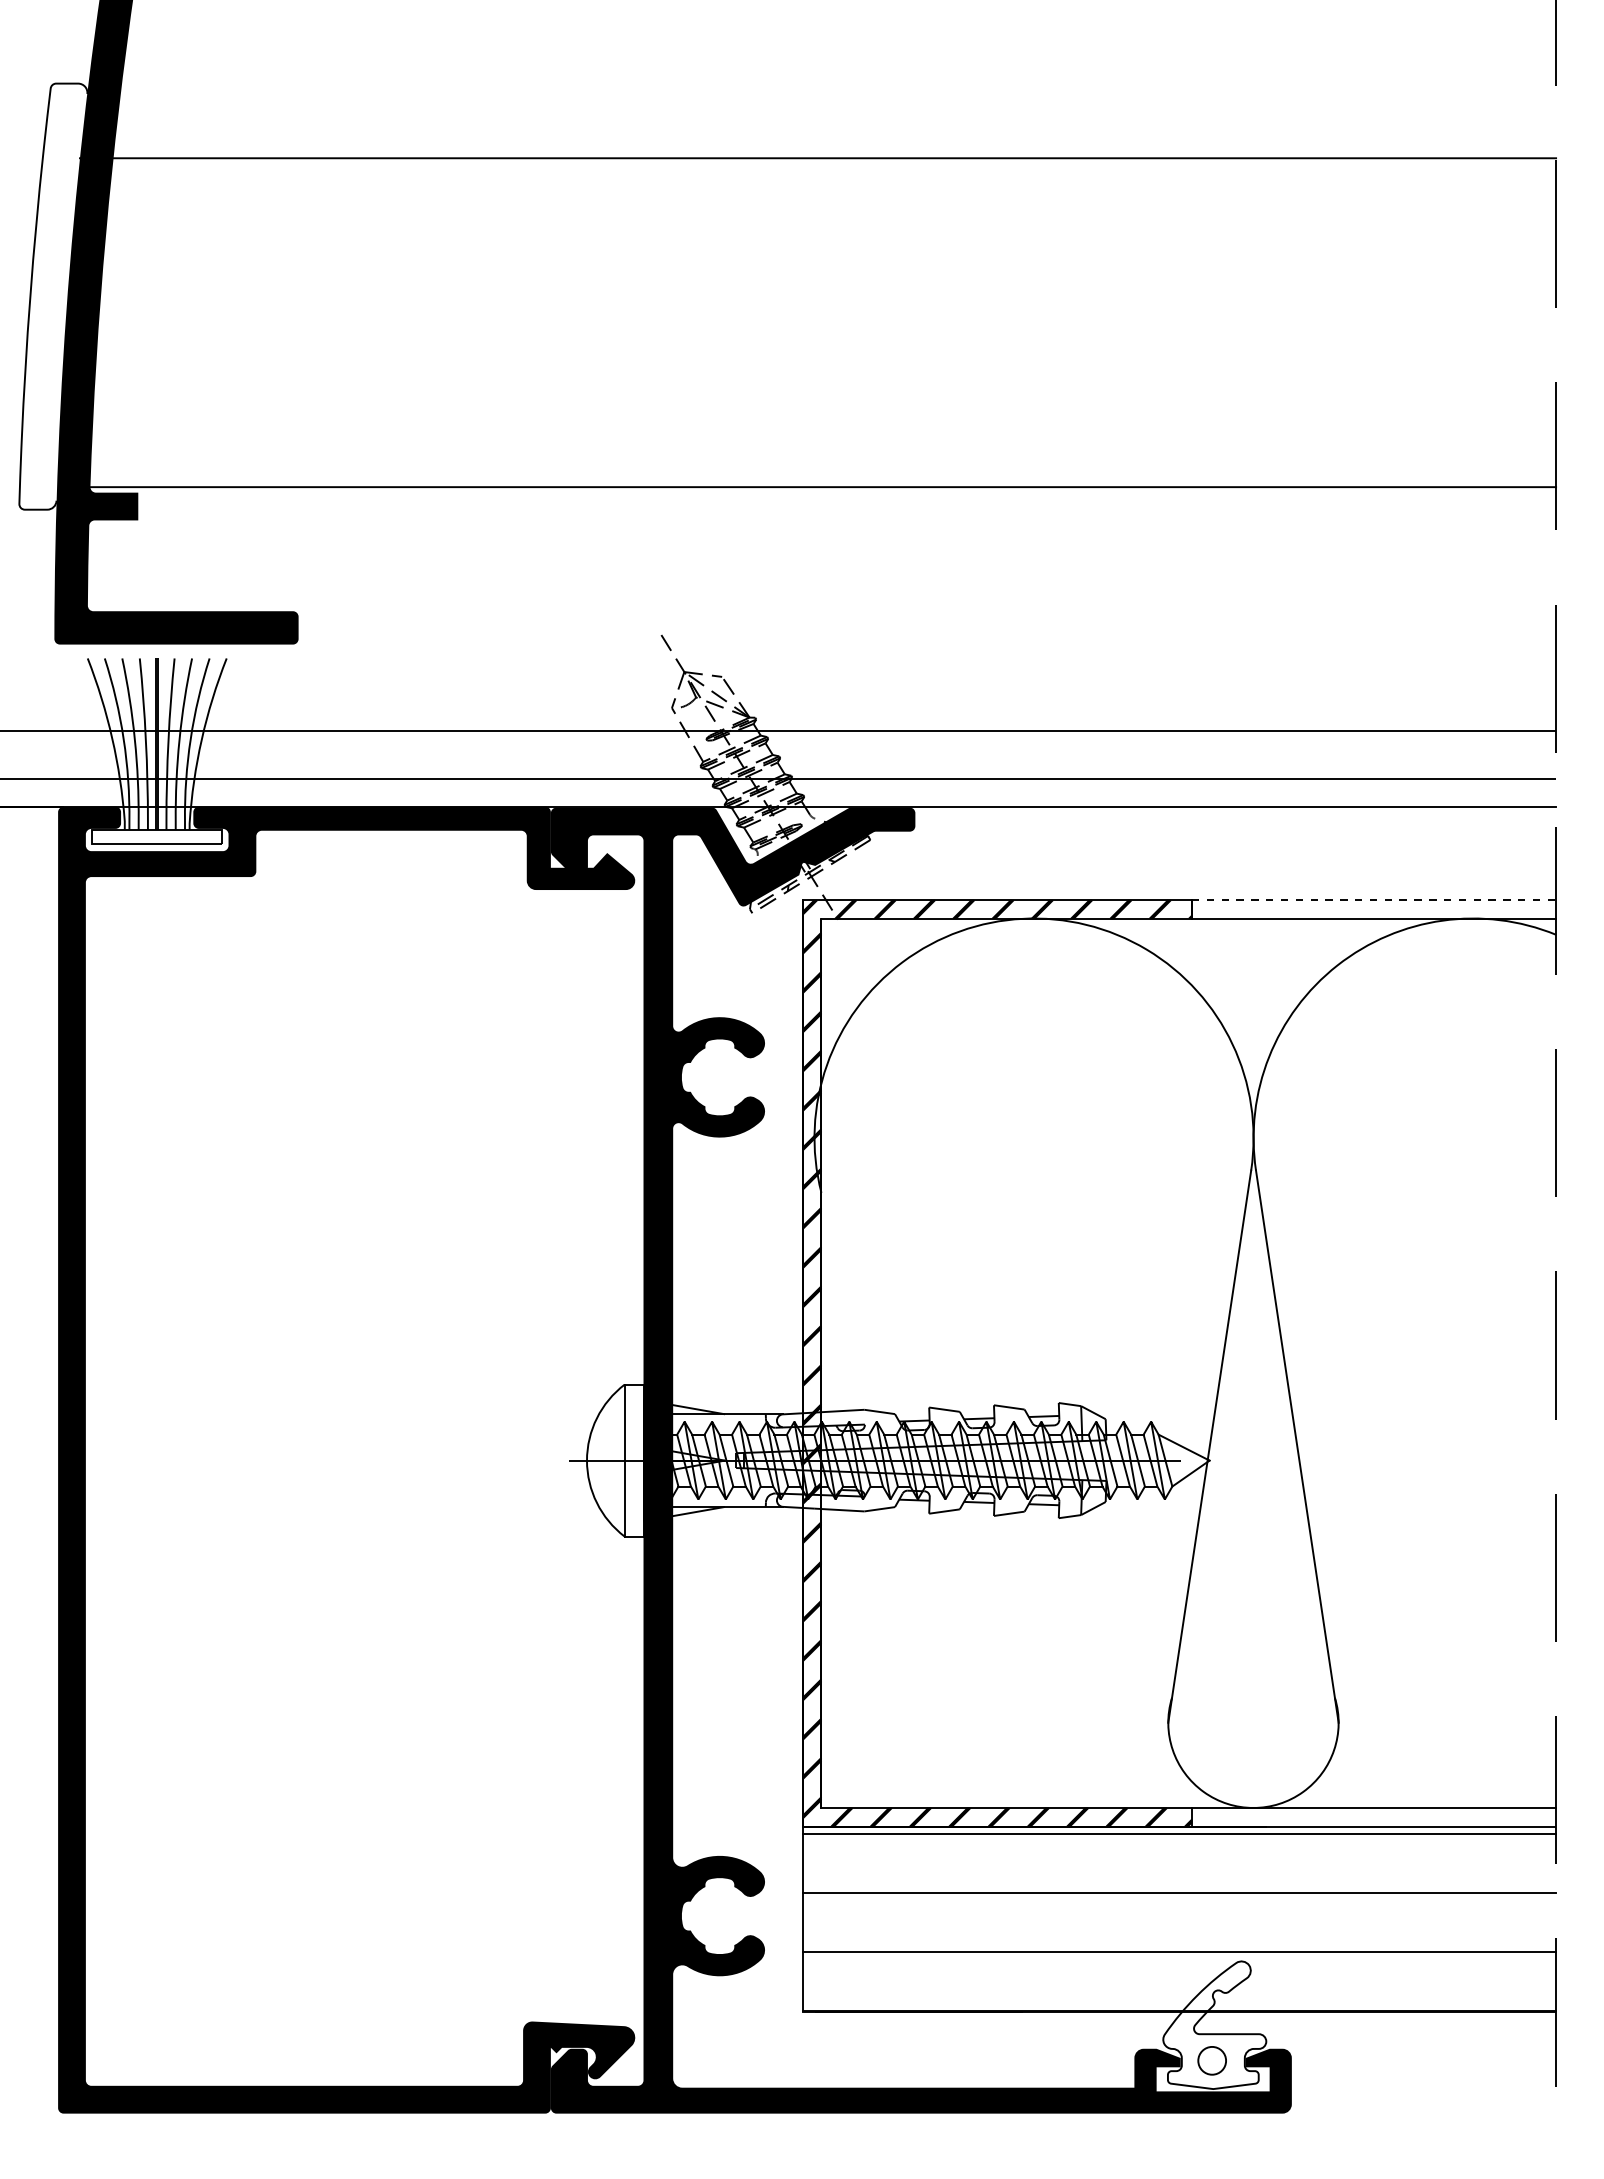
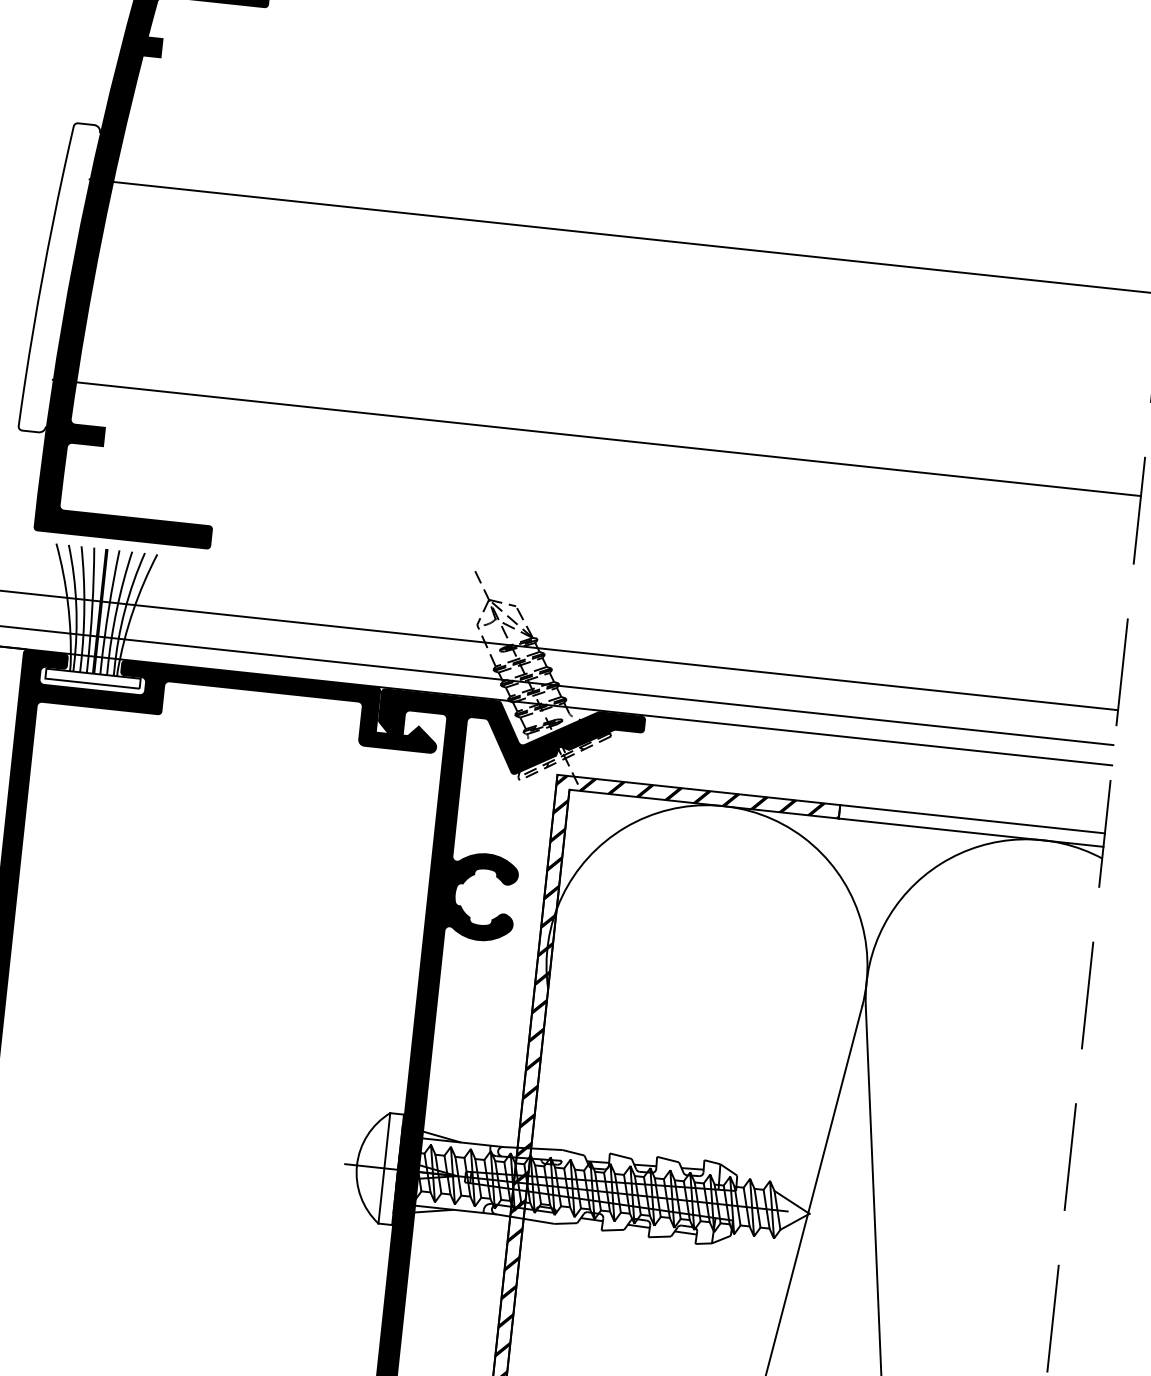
line: (807, 487) -> (596, 438), moved
line: (1374, 900) -> (972, 819), dashed -> solid

